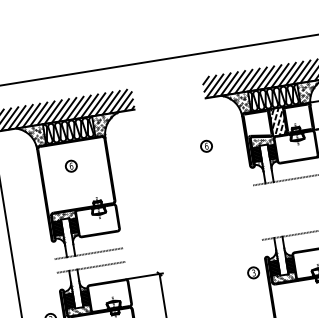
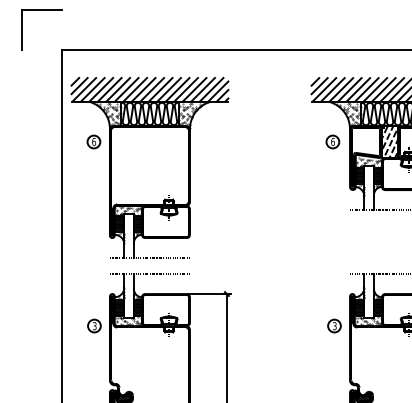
part: (206, 145) -> (332, 141), moved
part: (70, 165) -> (93, 141), moved
part: (253, 272) -> (334, 325), moved

